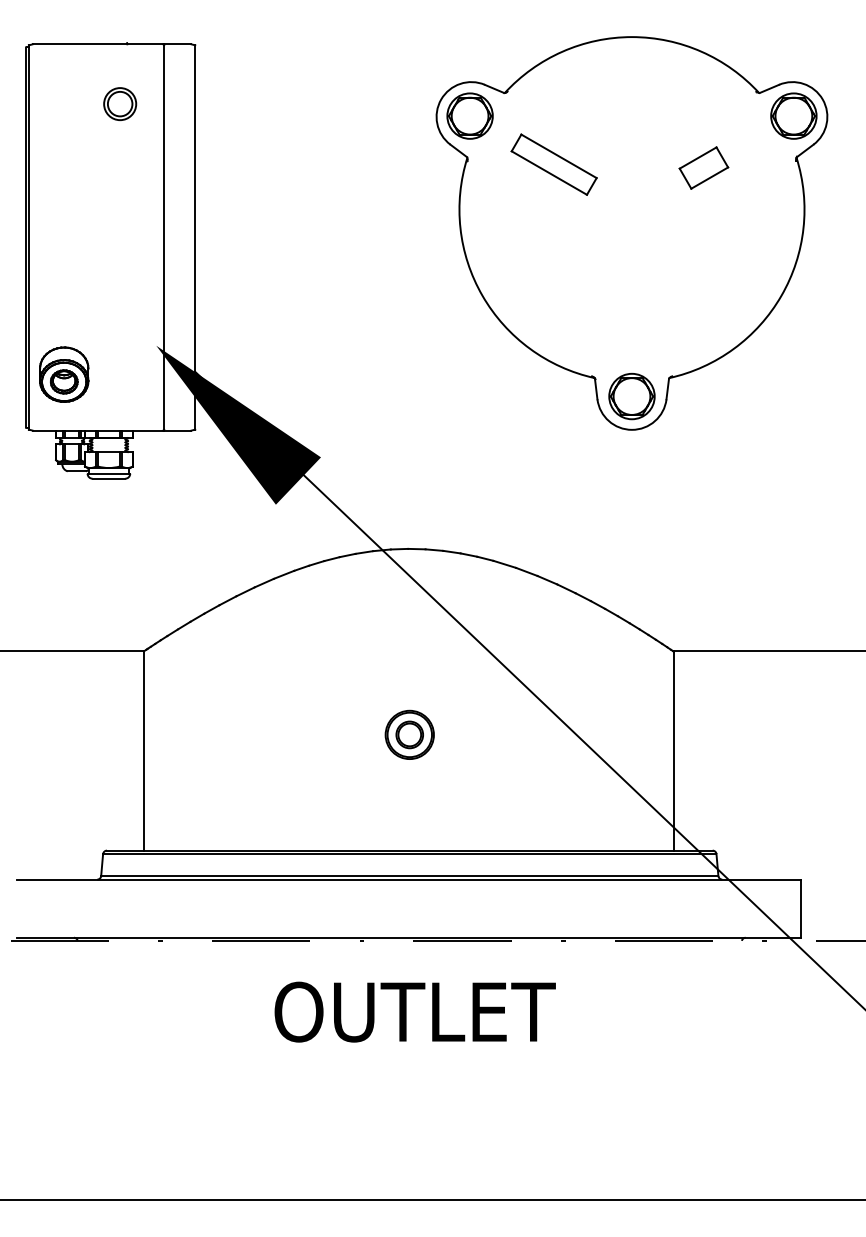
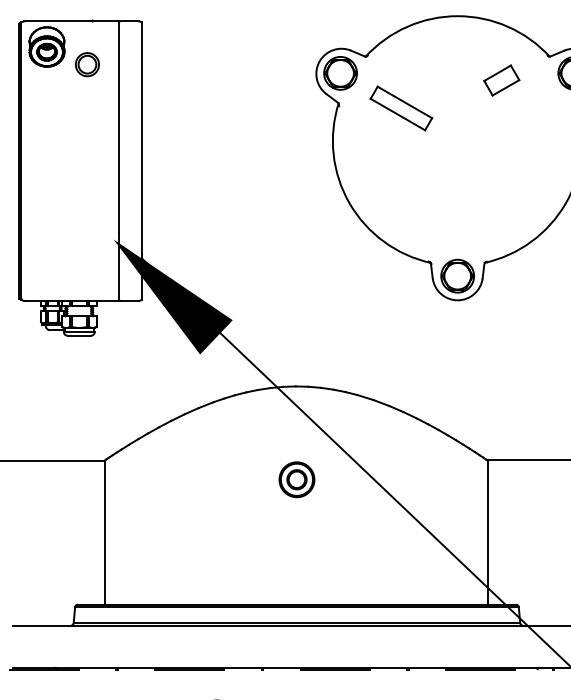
part: (703, 167) -> (501, 80), moved
part: (64, 374) -> (47, 46), moved
part: (409, 734) -> (296, 479), moved

